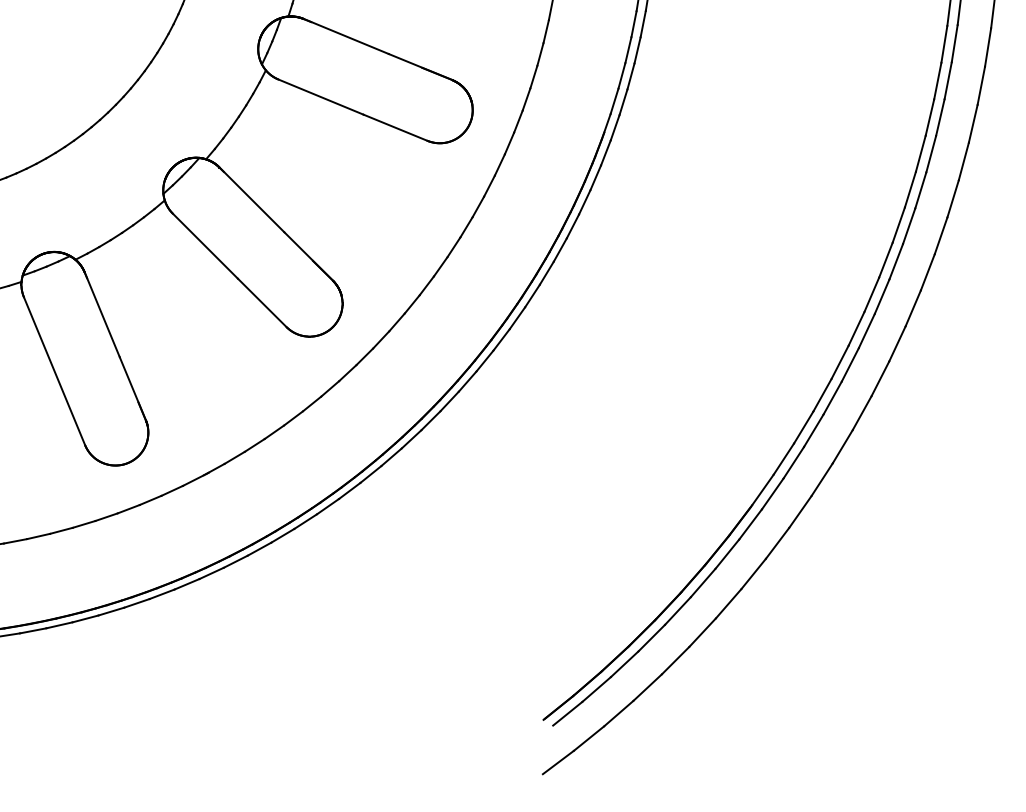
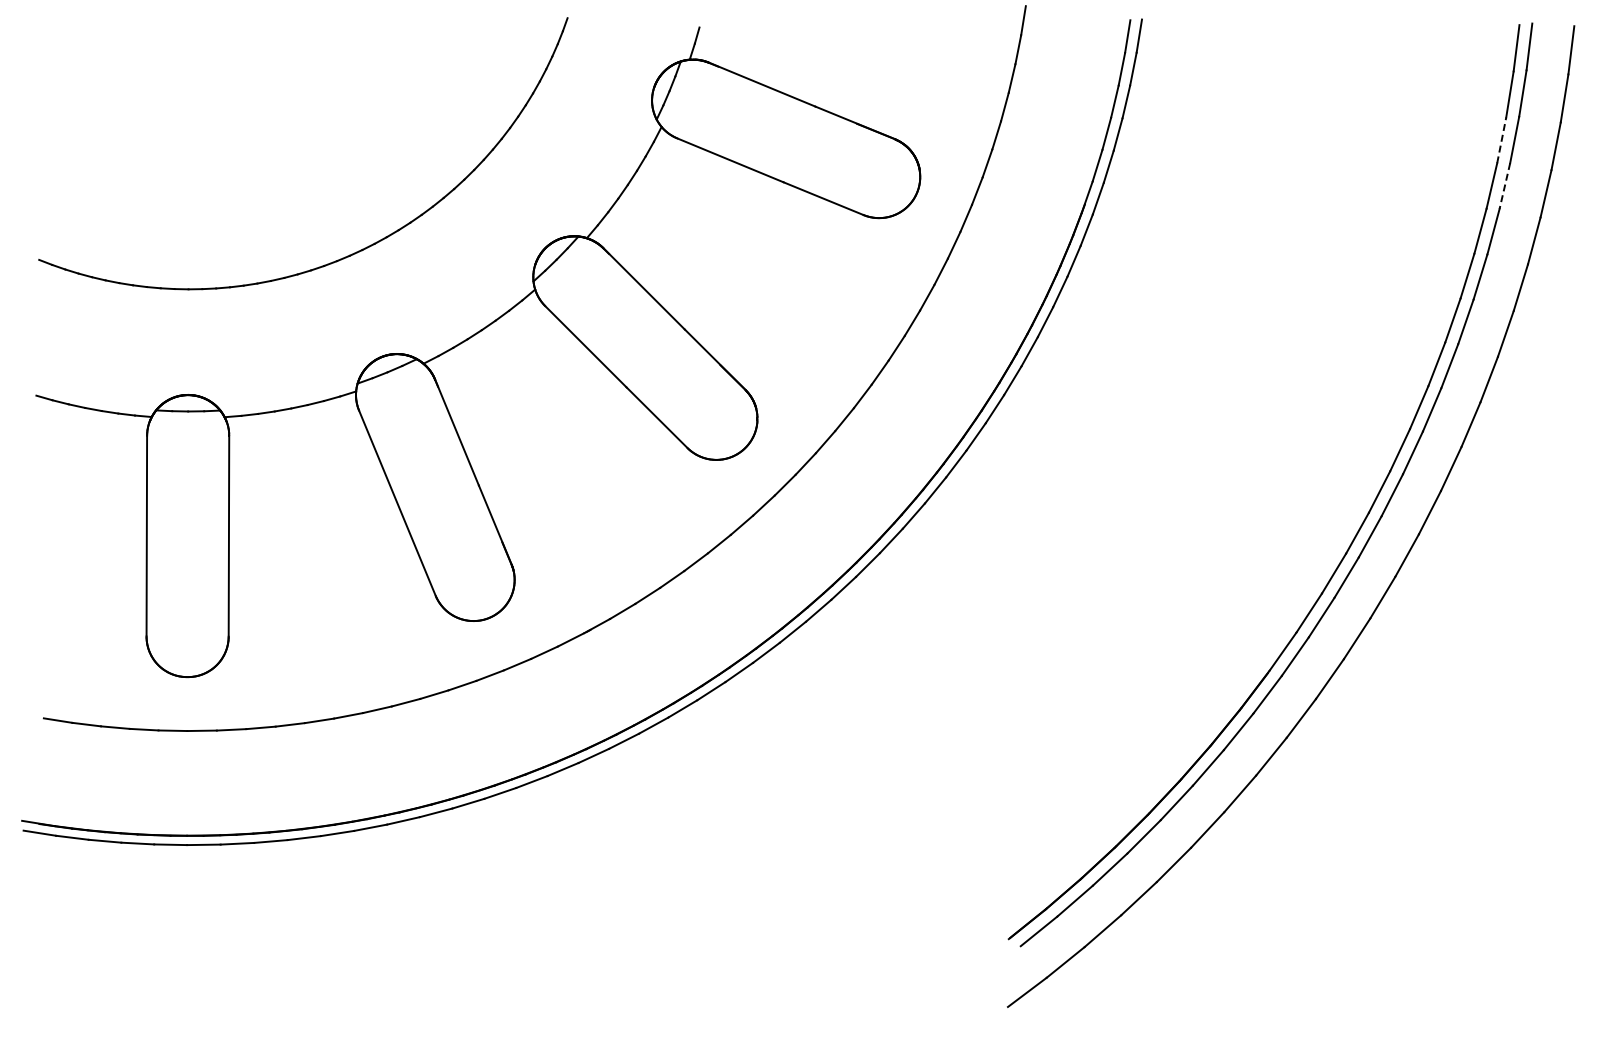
line: (937, 80) -> (1501, 139), solid -> dashed
line: (940, 117) -> (1504, 186), solid -> dashed

